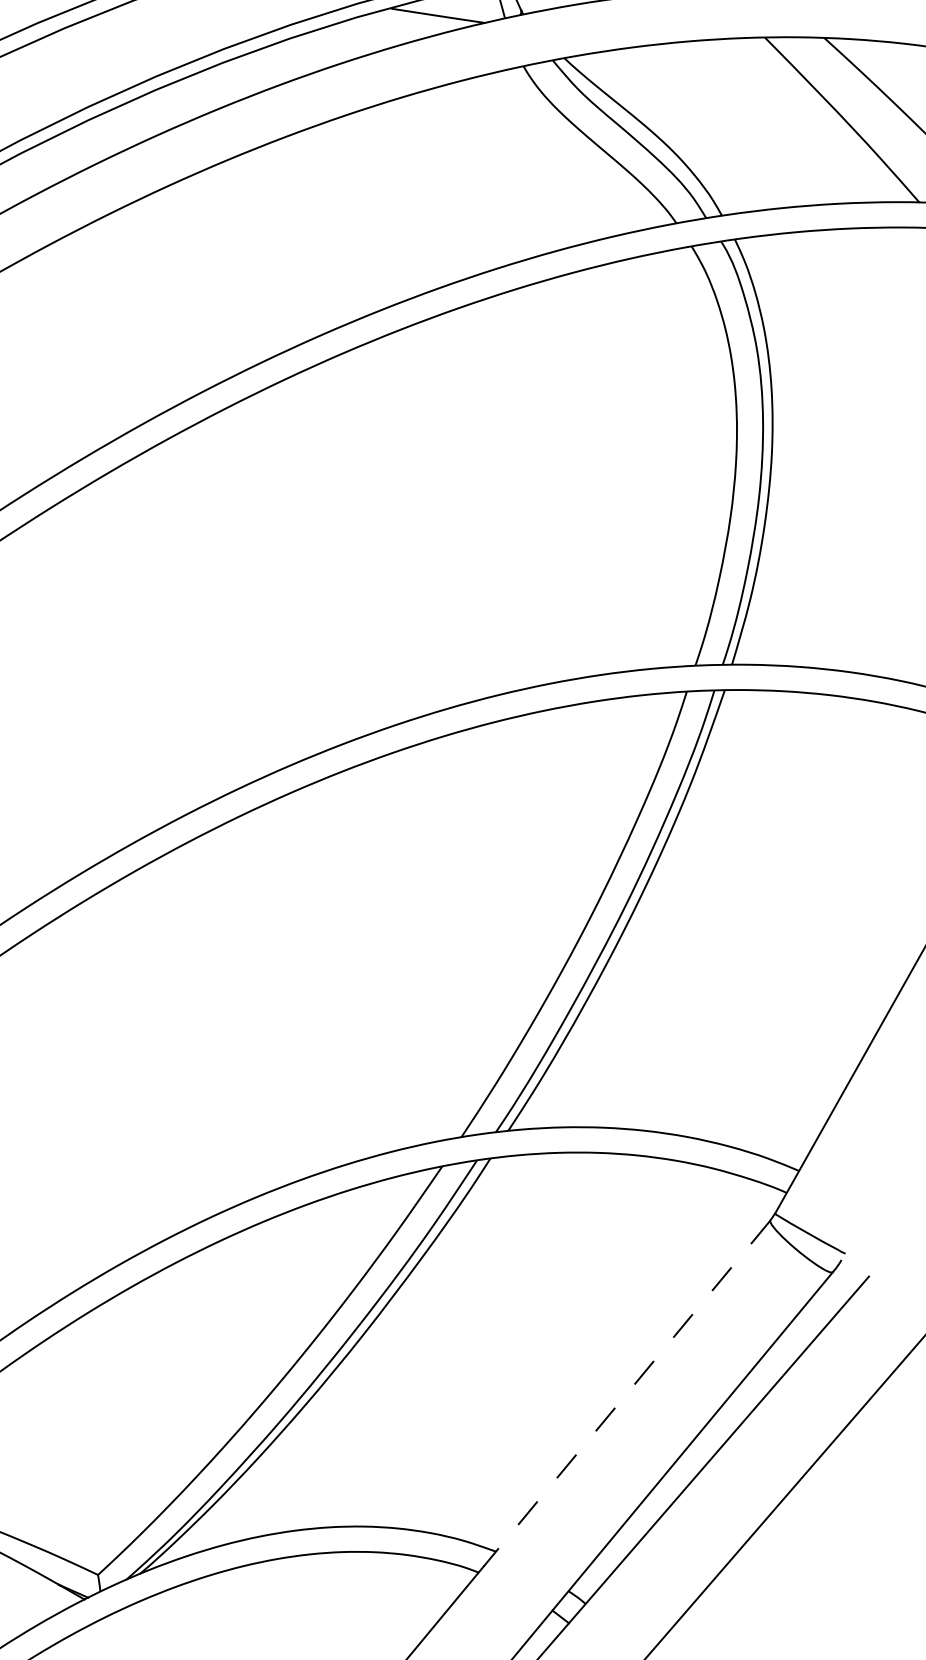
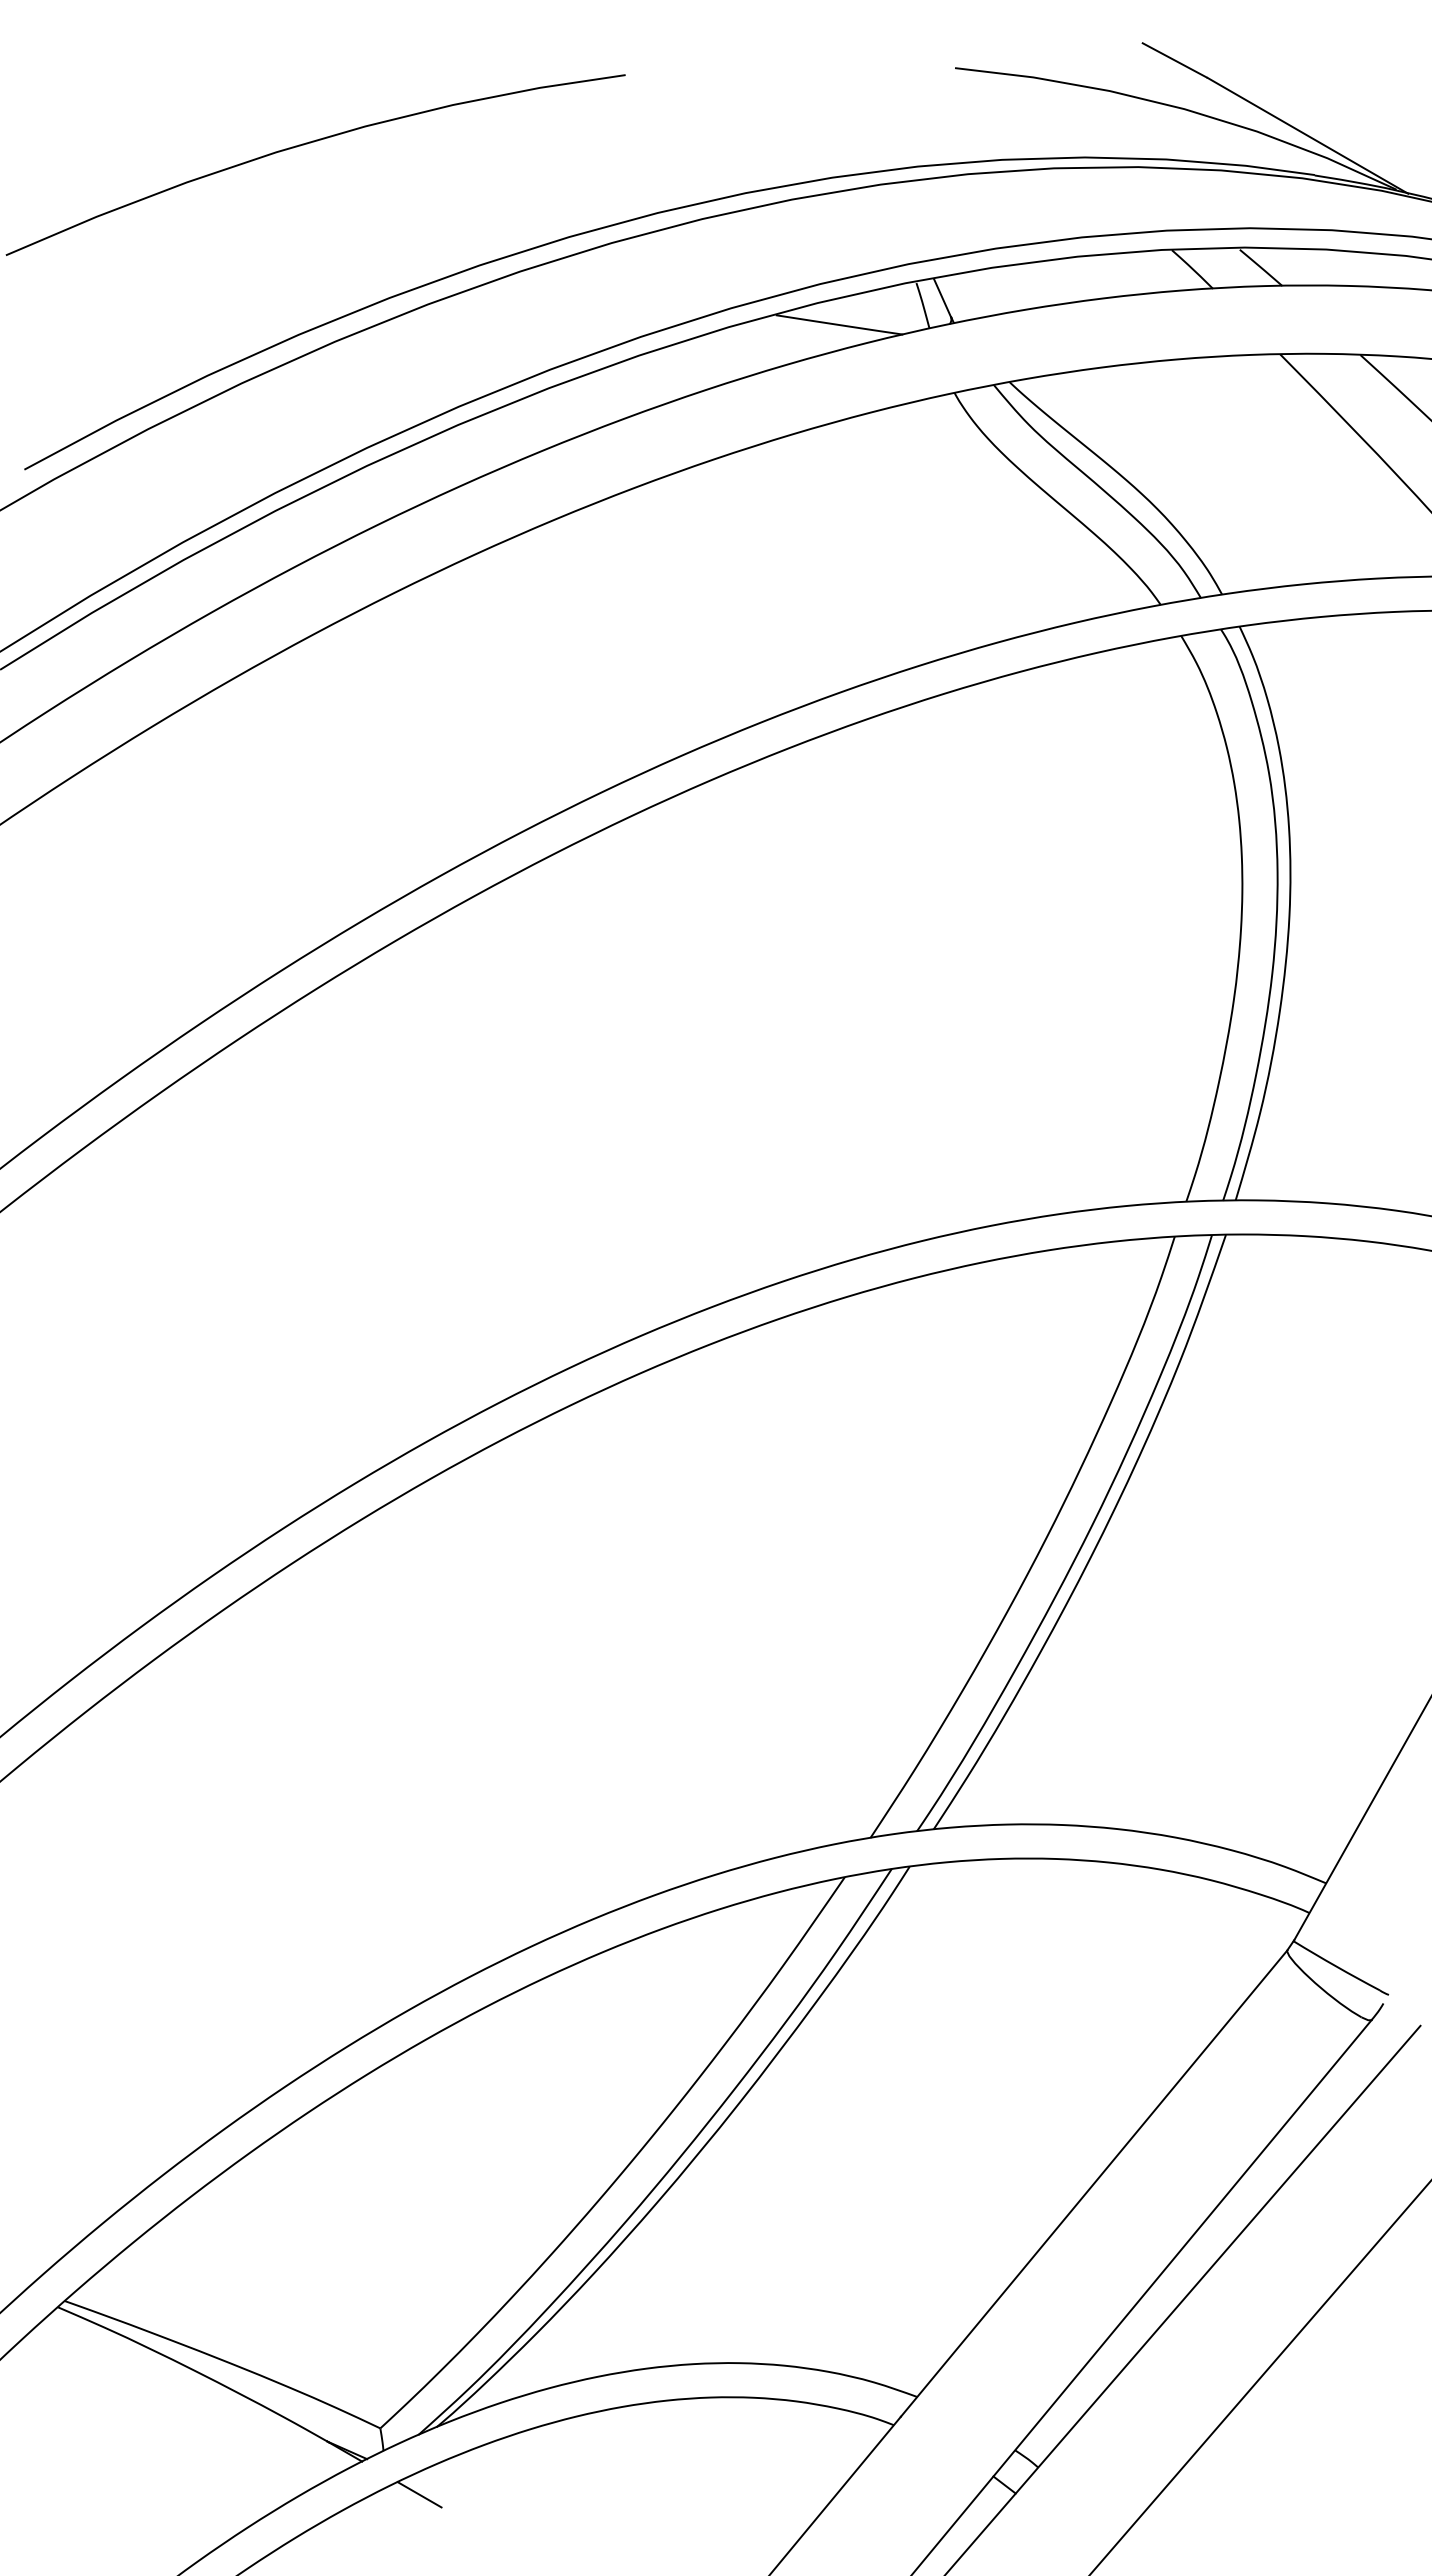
line: (627, 1393) -> (1094, 2183), dashed -> solid
line: (127, 1623) -> (419, 2494), added

